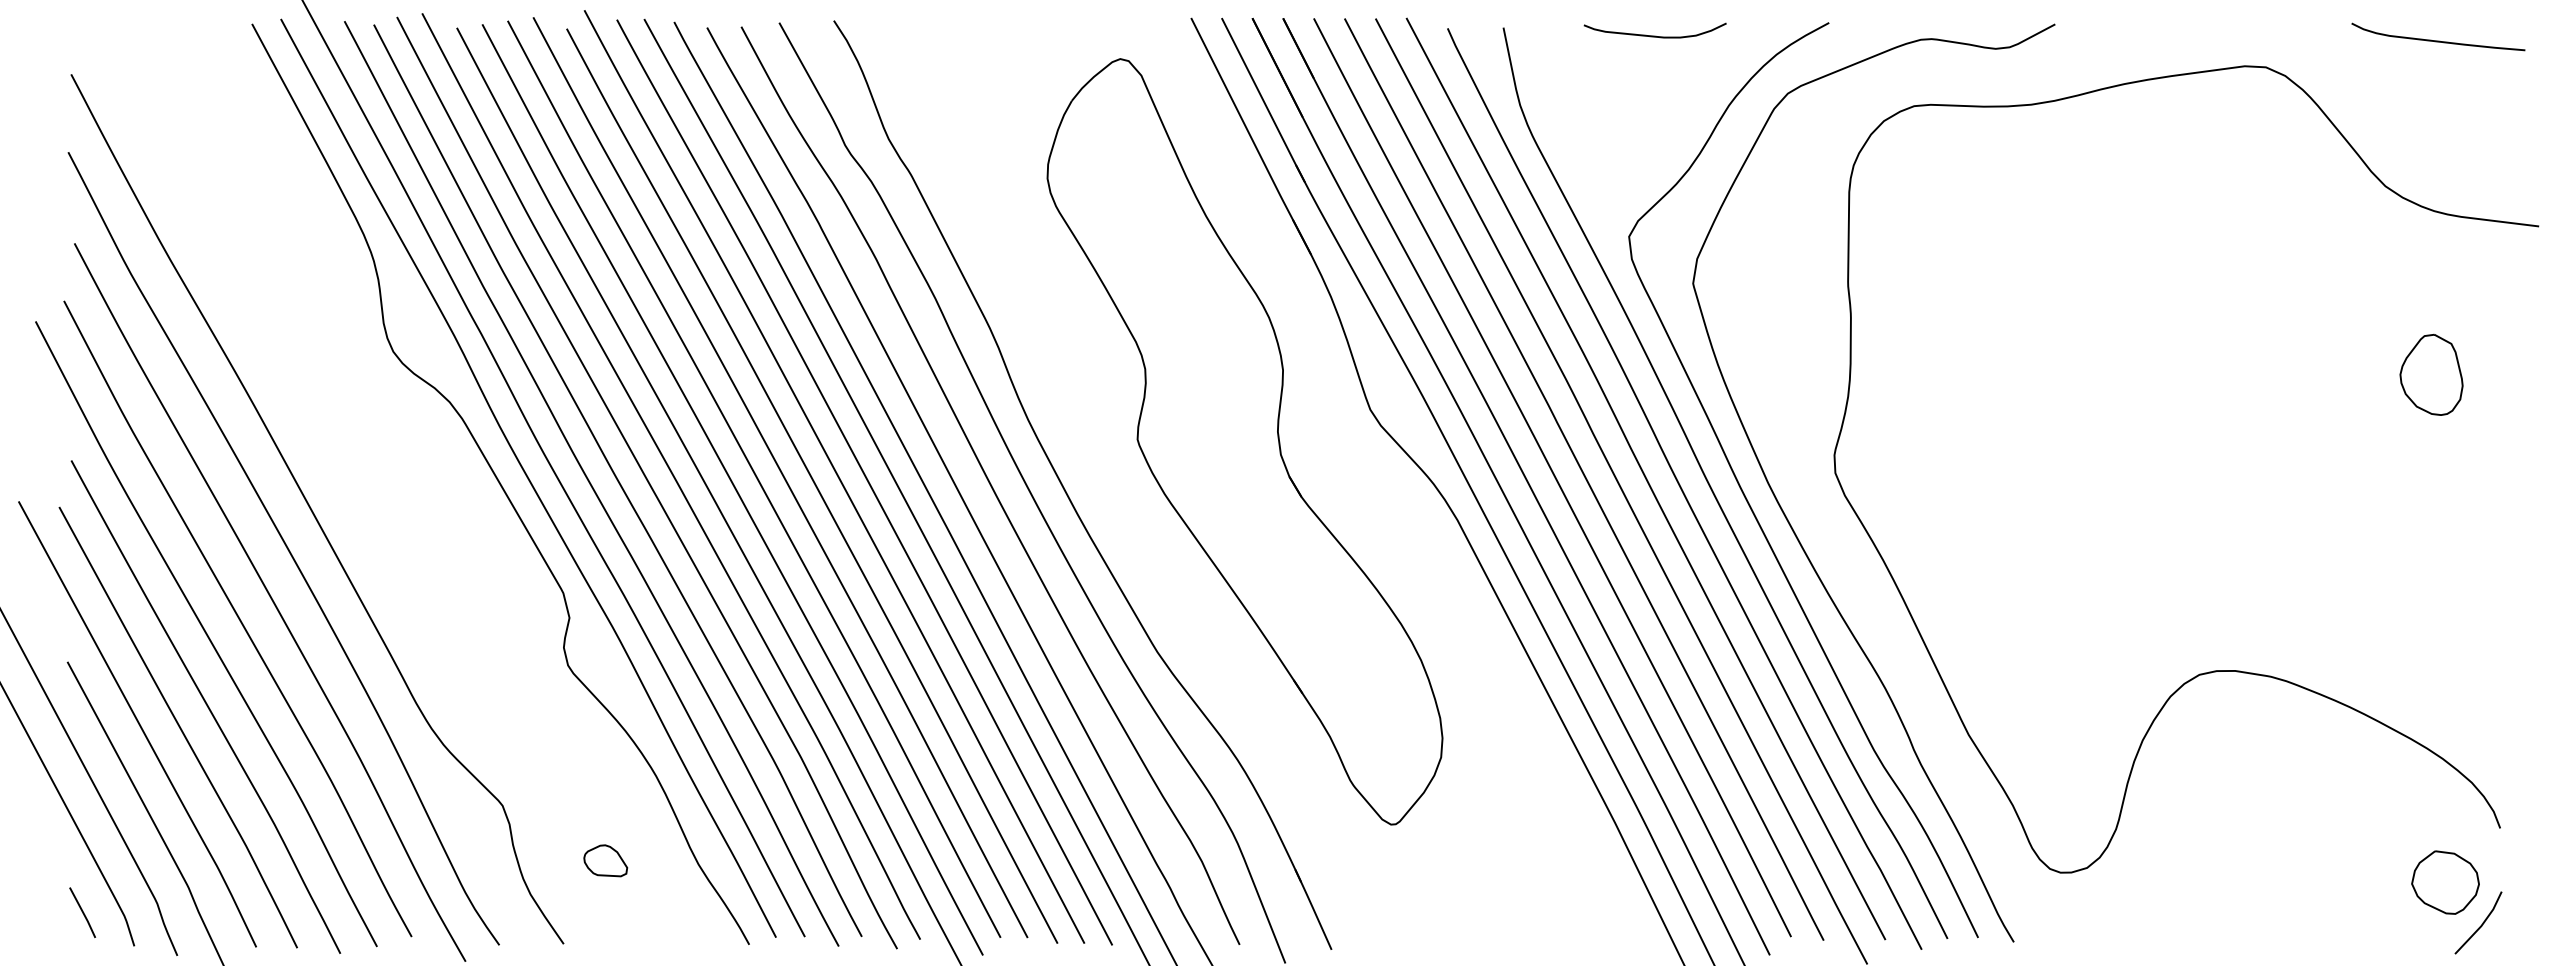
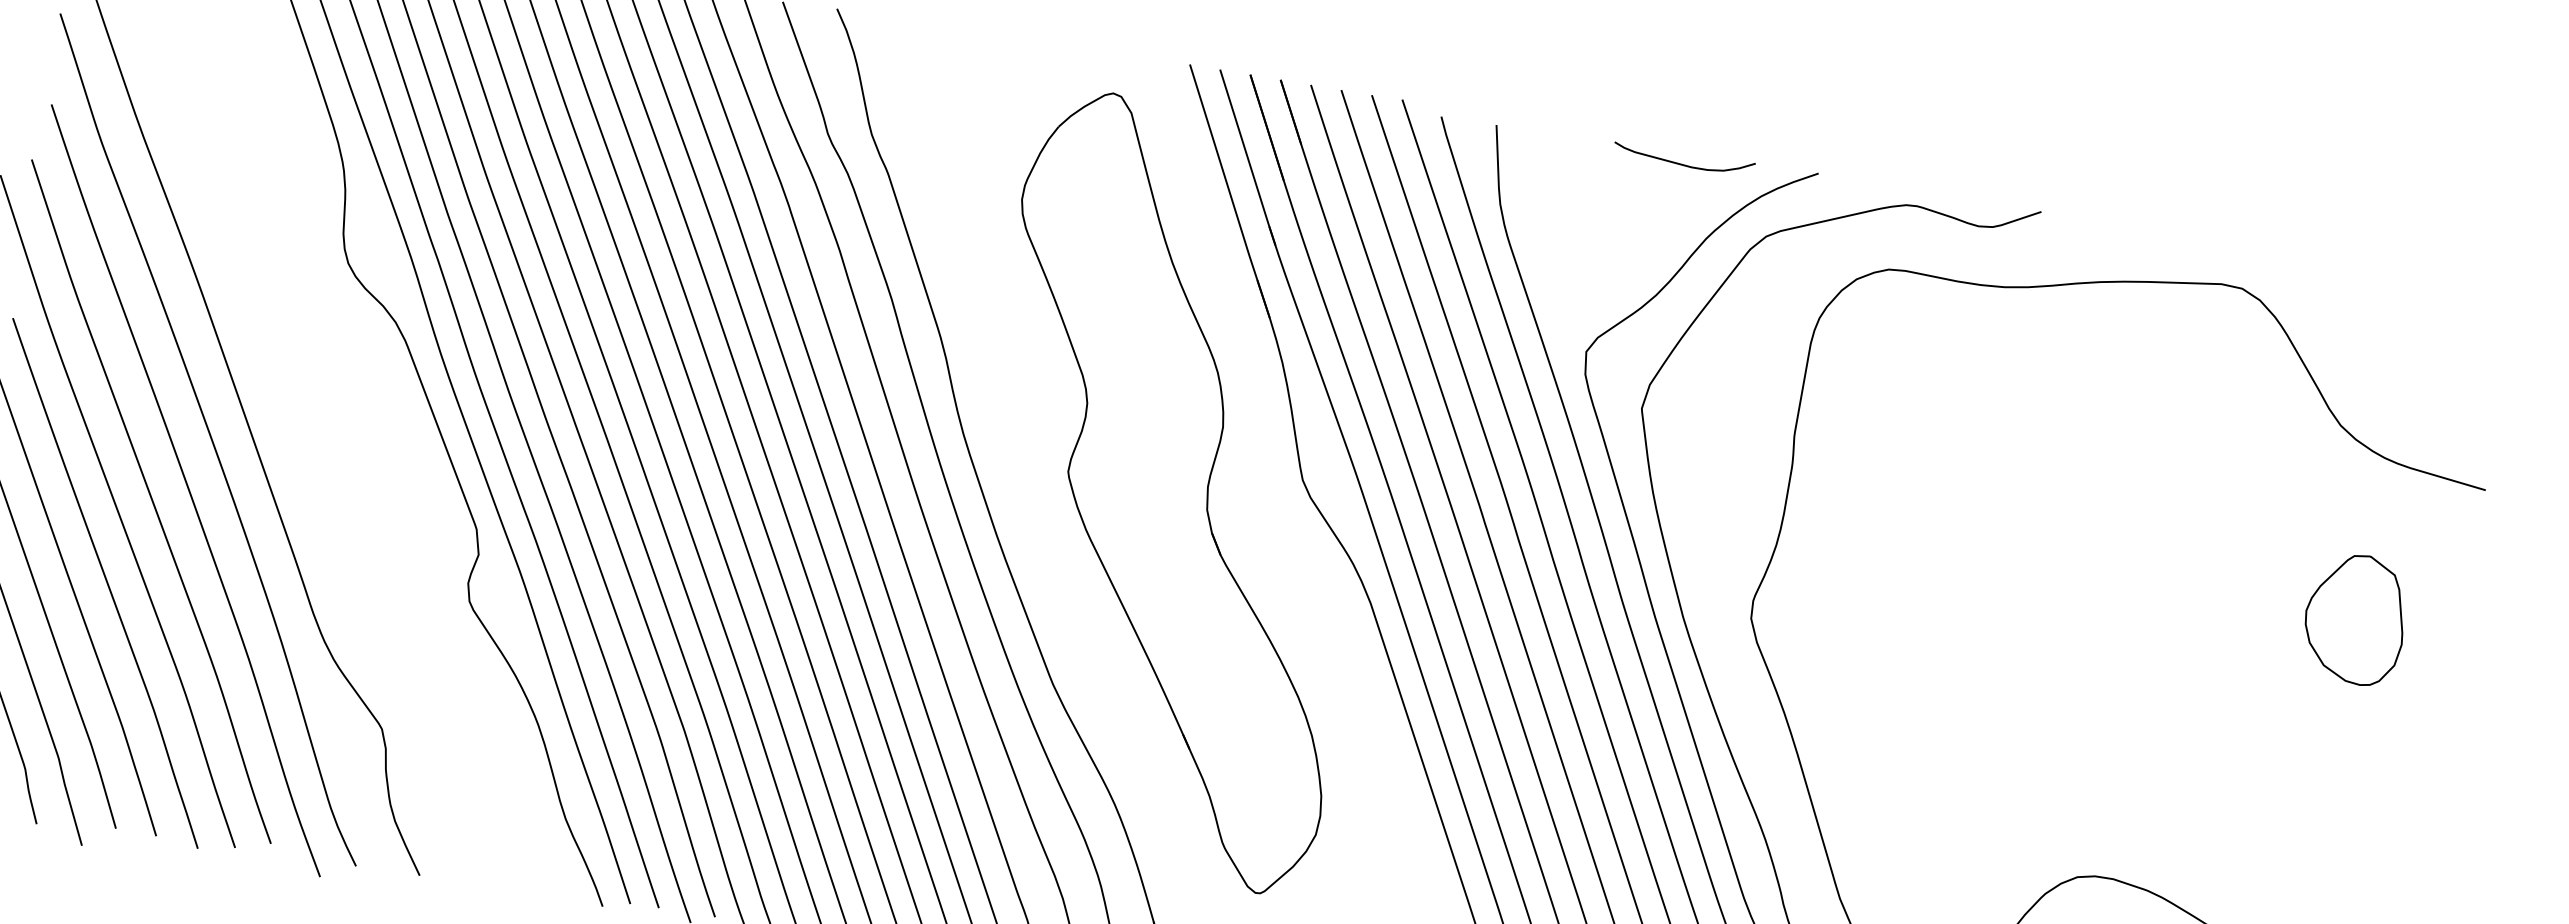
curve: (1654, 35) -> (1682, 163), moved
curve: (2438, 40) -> (2416, 290), removed
part: (2431, 374) -> (2355, 618), size x1.6
part: (605, 860) -> (474, 800), removed

